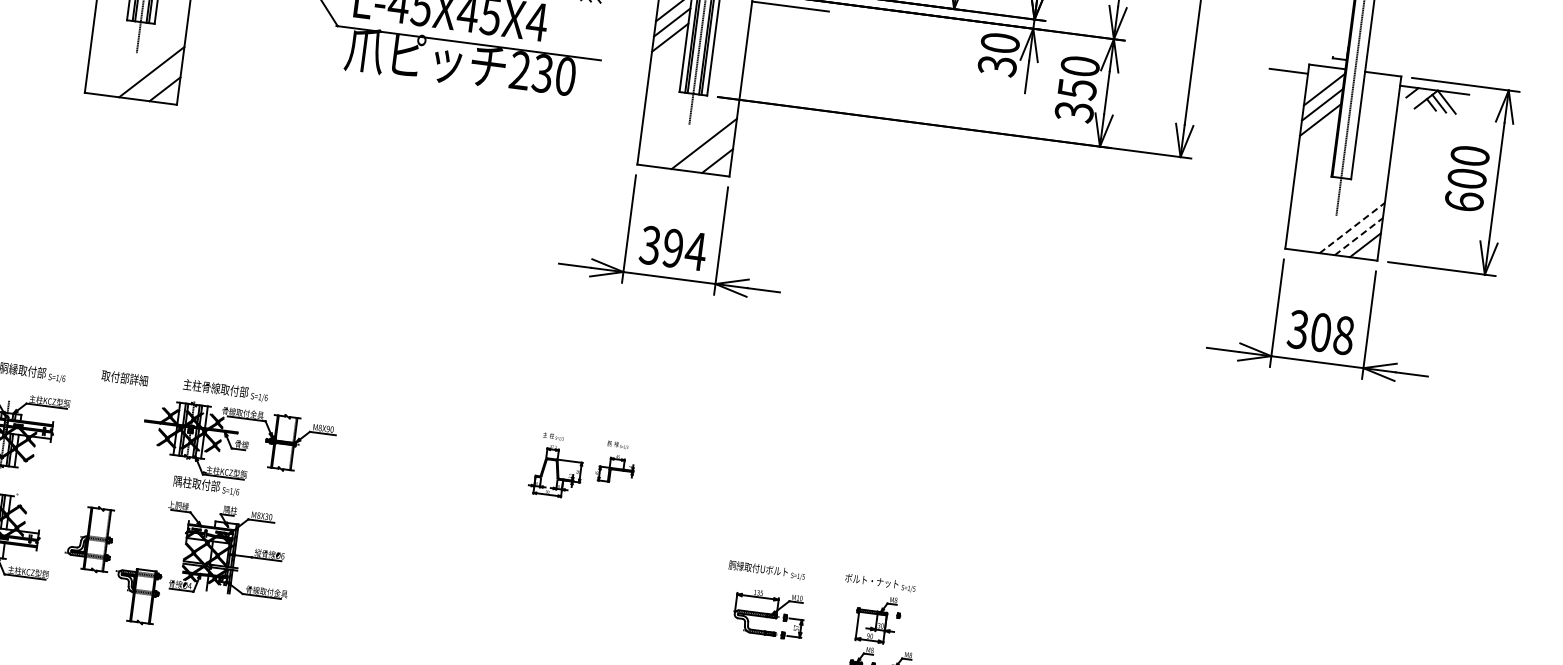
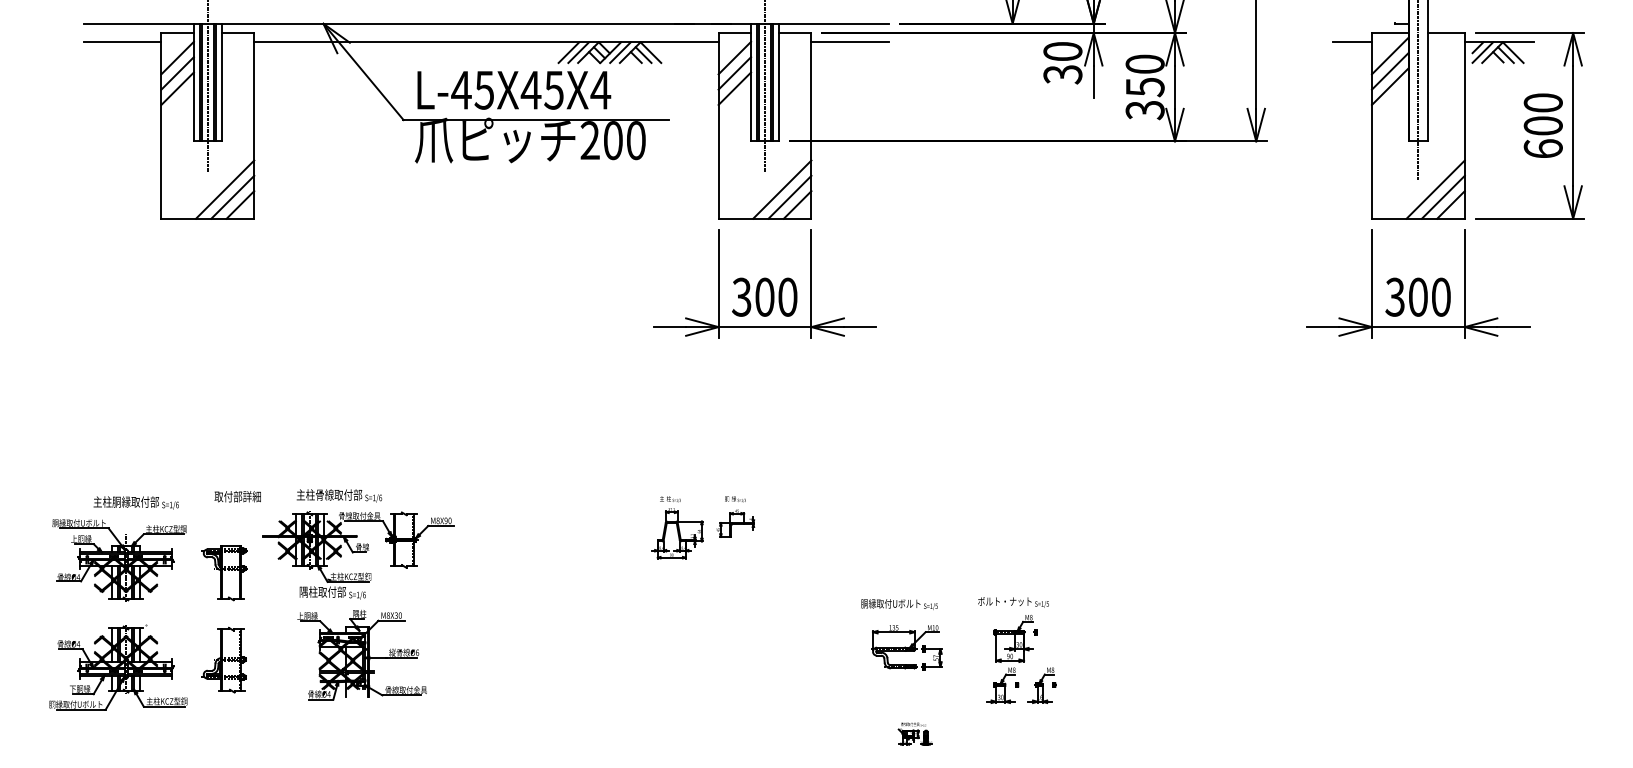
text: (542, 73) -> (612, 140), 230 -> 200
line: (158, 79) -> (232, 196), added
line: (1416, 98) -> (1482, 52), added
line: (710, 151) -> (789, 196), added
line: (1353, 228) -> (1436, 189), dashed -> solid
line: (1359, 235) -> (1443, 196), dashed -> solid
text: (684, 249) -> (776, 296), 394 -> 300
text: (1343, 334) -> (1440, 296), 308 -> 300
part: (136, 596) -> (224, 573), moved

